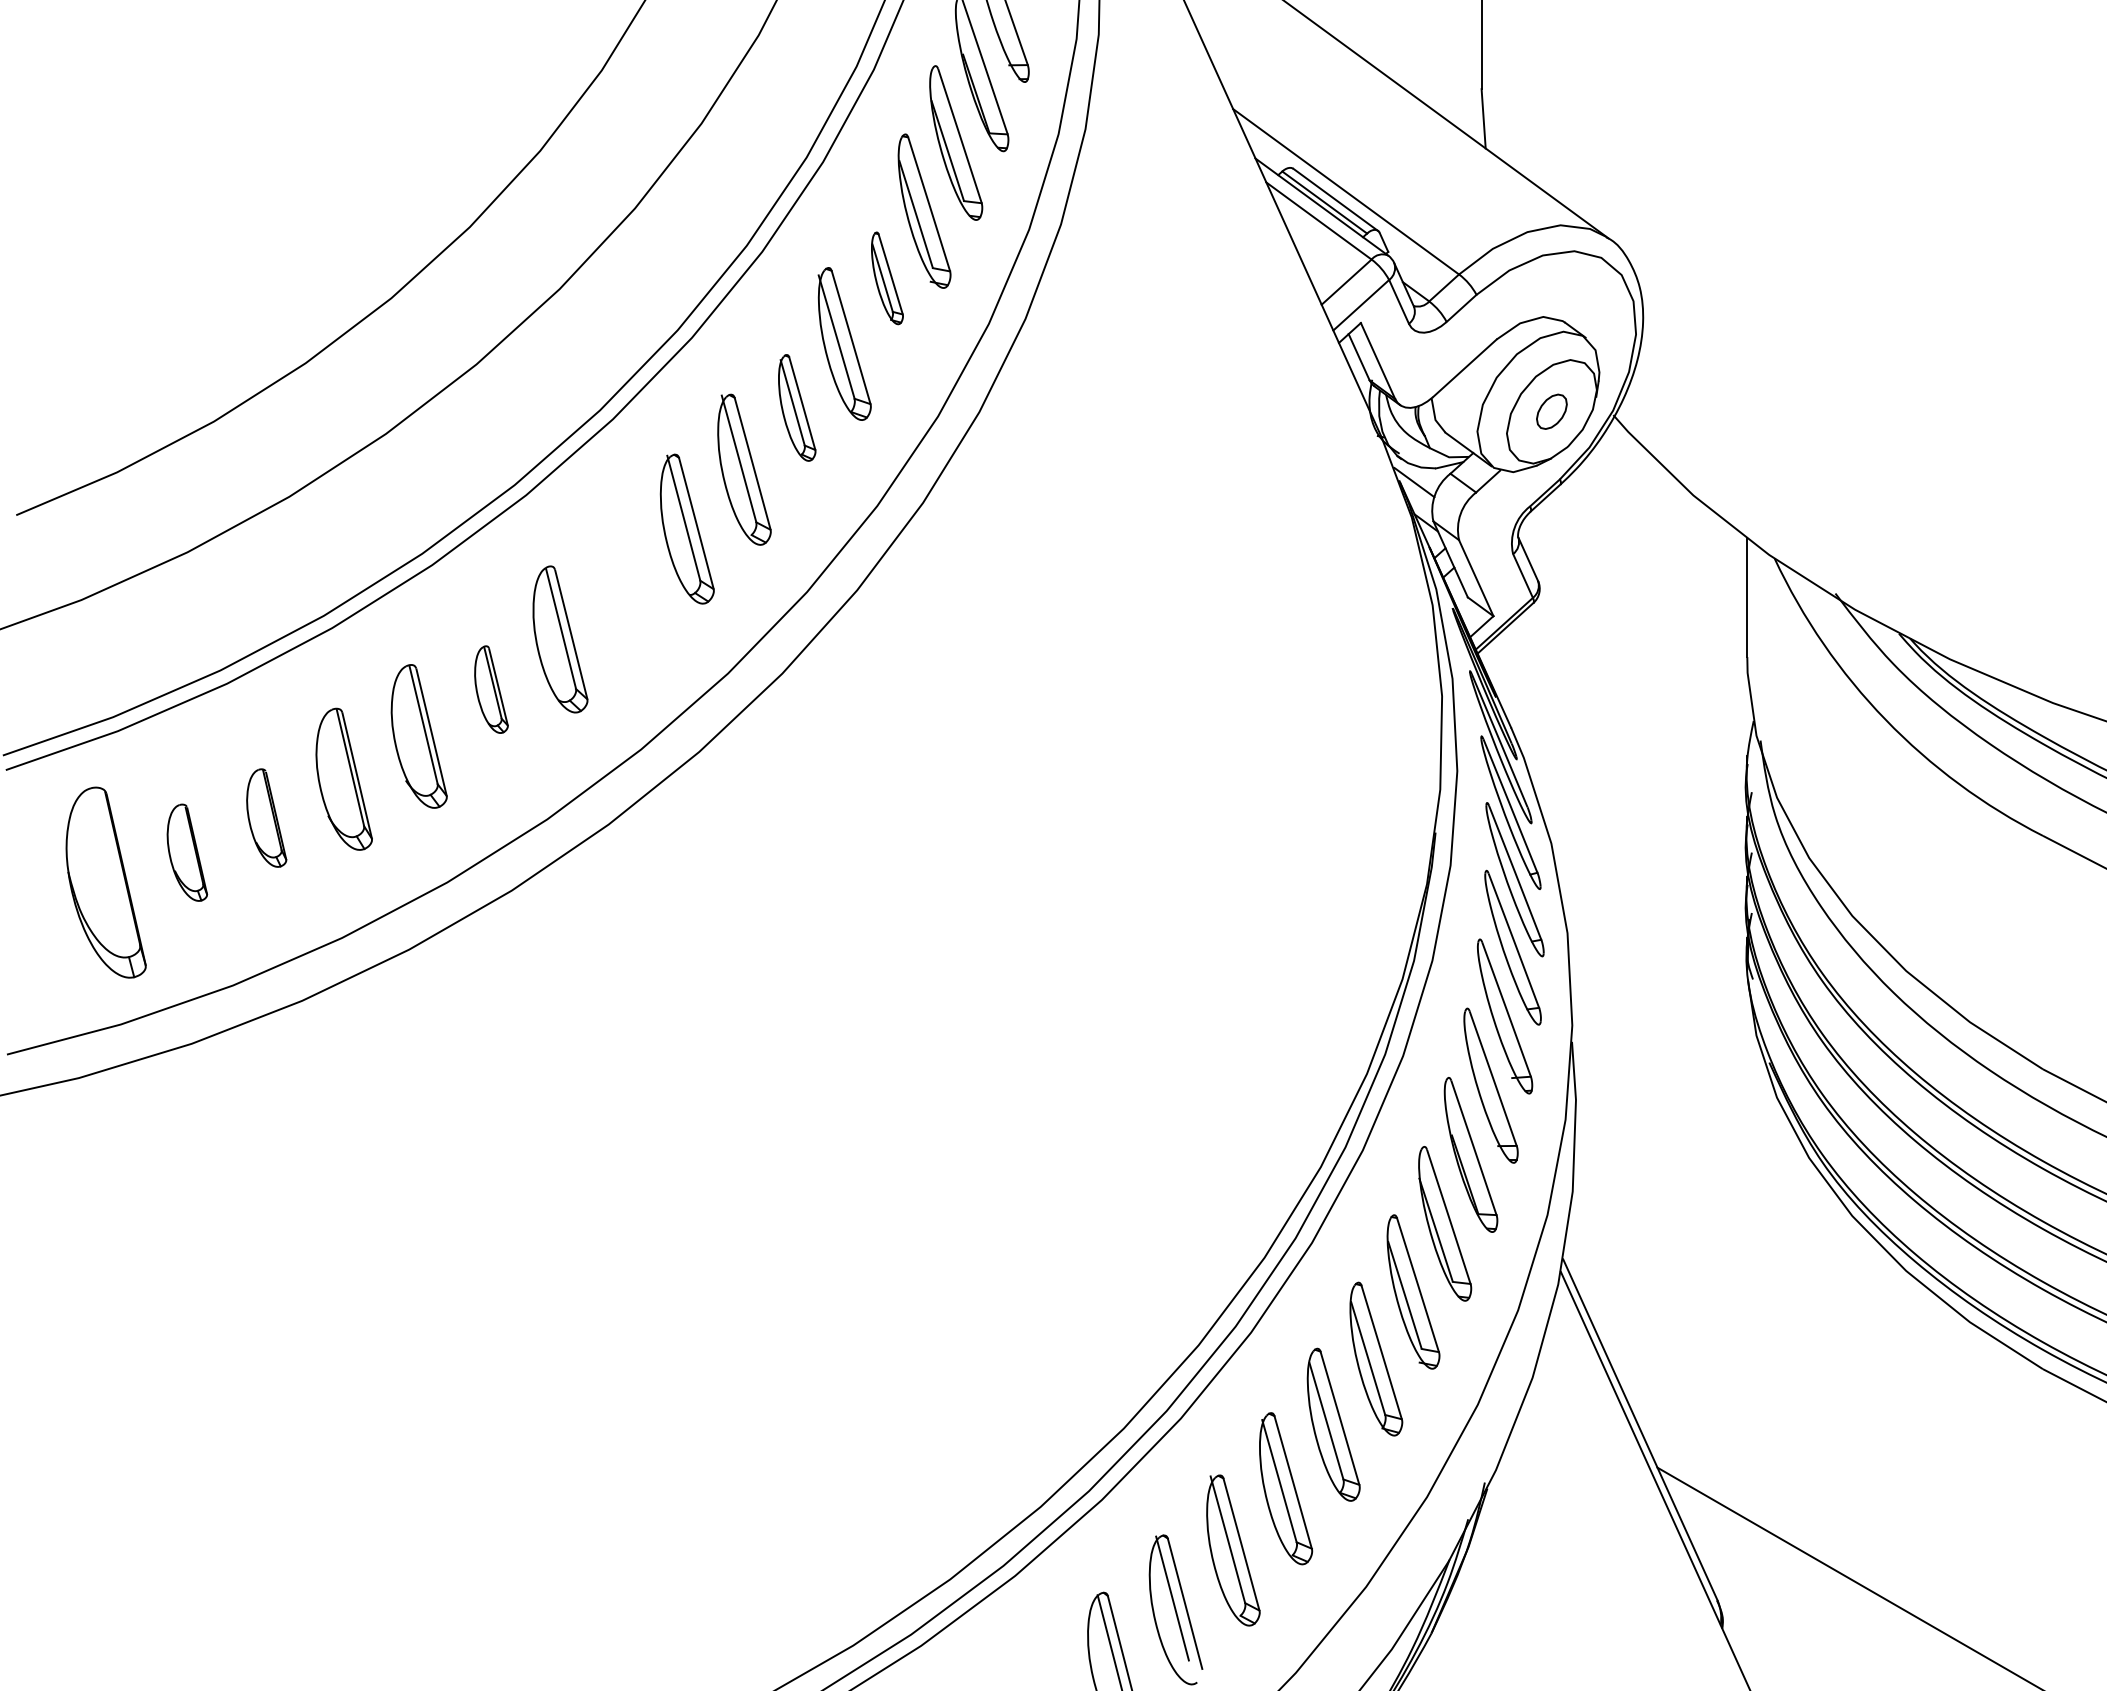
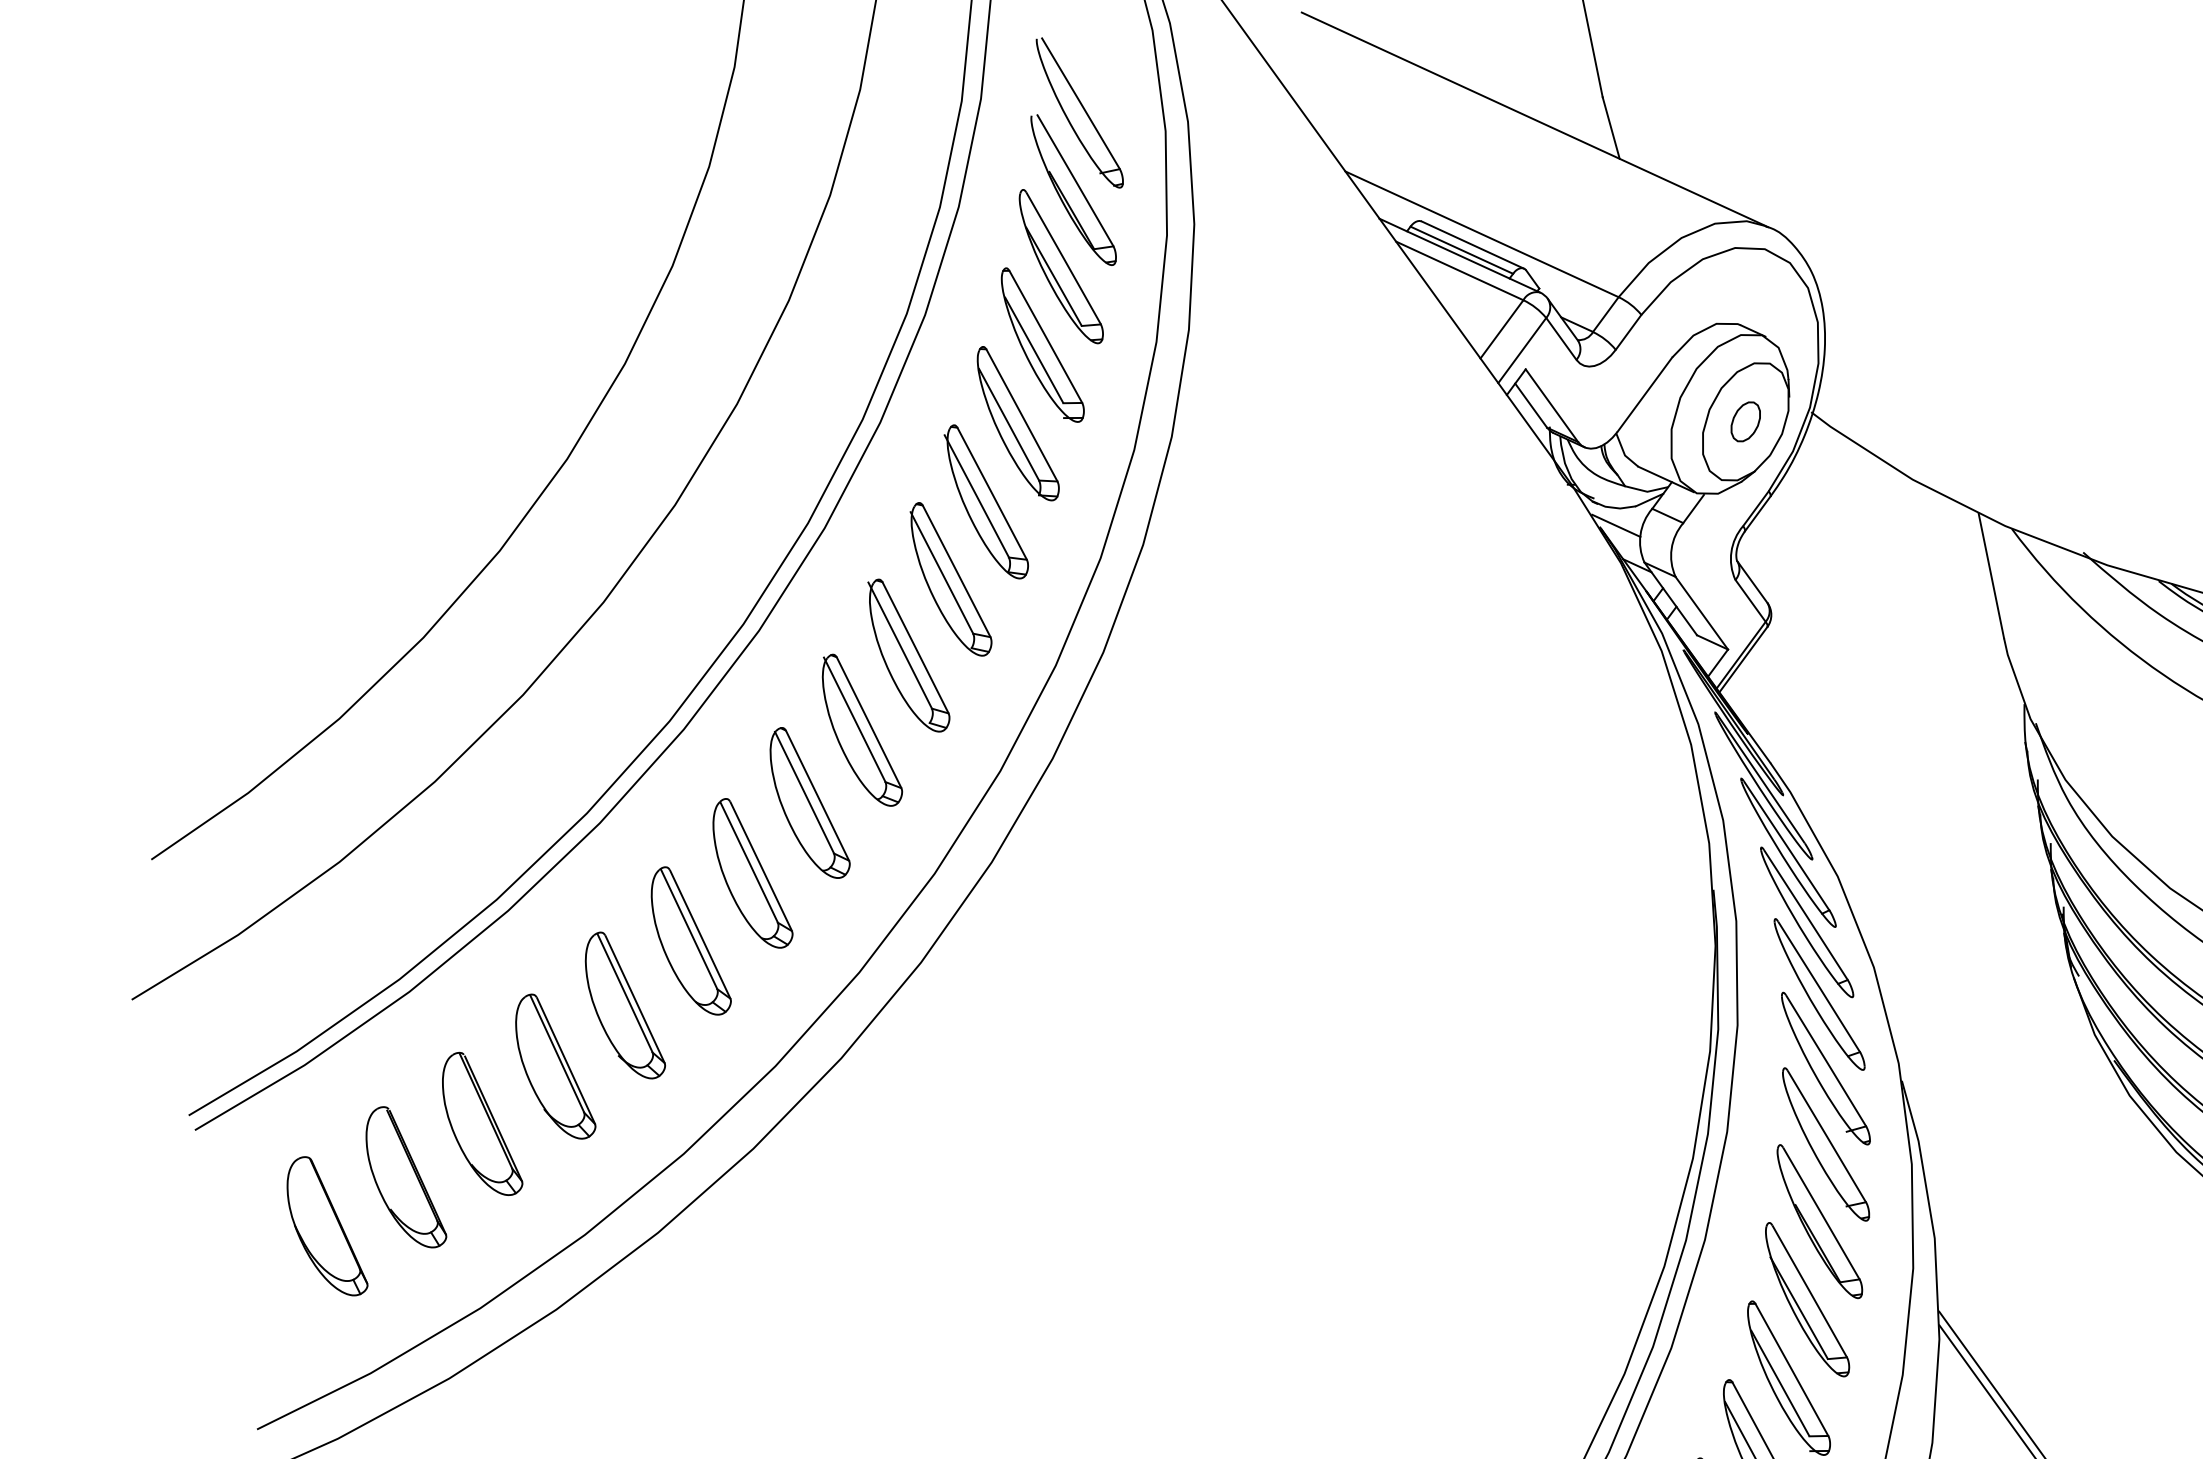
part: (887, 278) -> (1017, 423), size x1.67
part: (797, 407) -> (950, 578), size x1.43
part: (625, 585) -> (807, 803), added
part: (491, 689) -> (688, 941), size x1.67
part: (266, 817) -> (479, 1124), size x1.43
part: (187, 852) -> (403, 1178), size x1.43
part: (106, 882) -> (324, 1226), size x0.71

